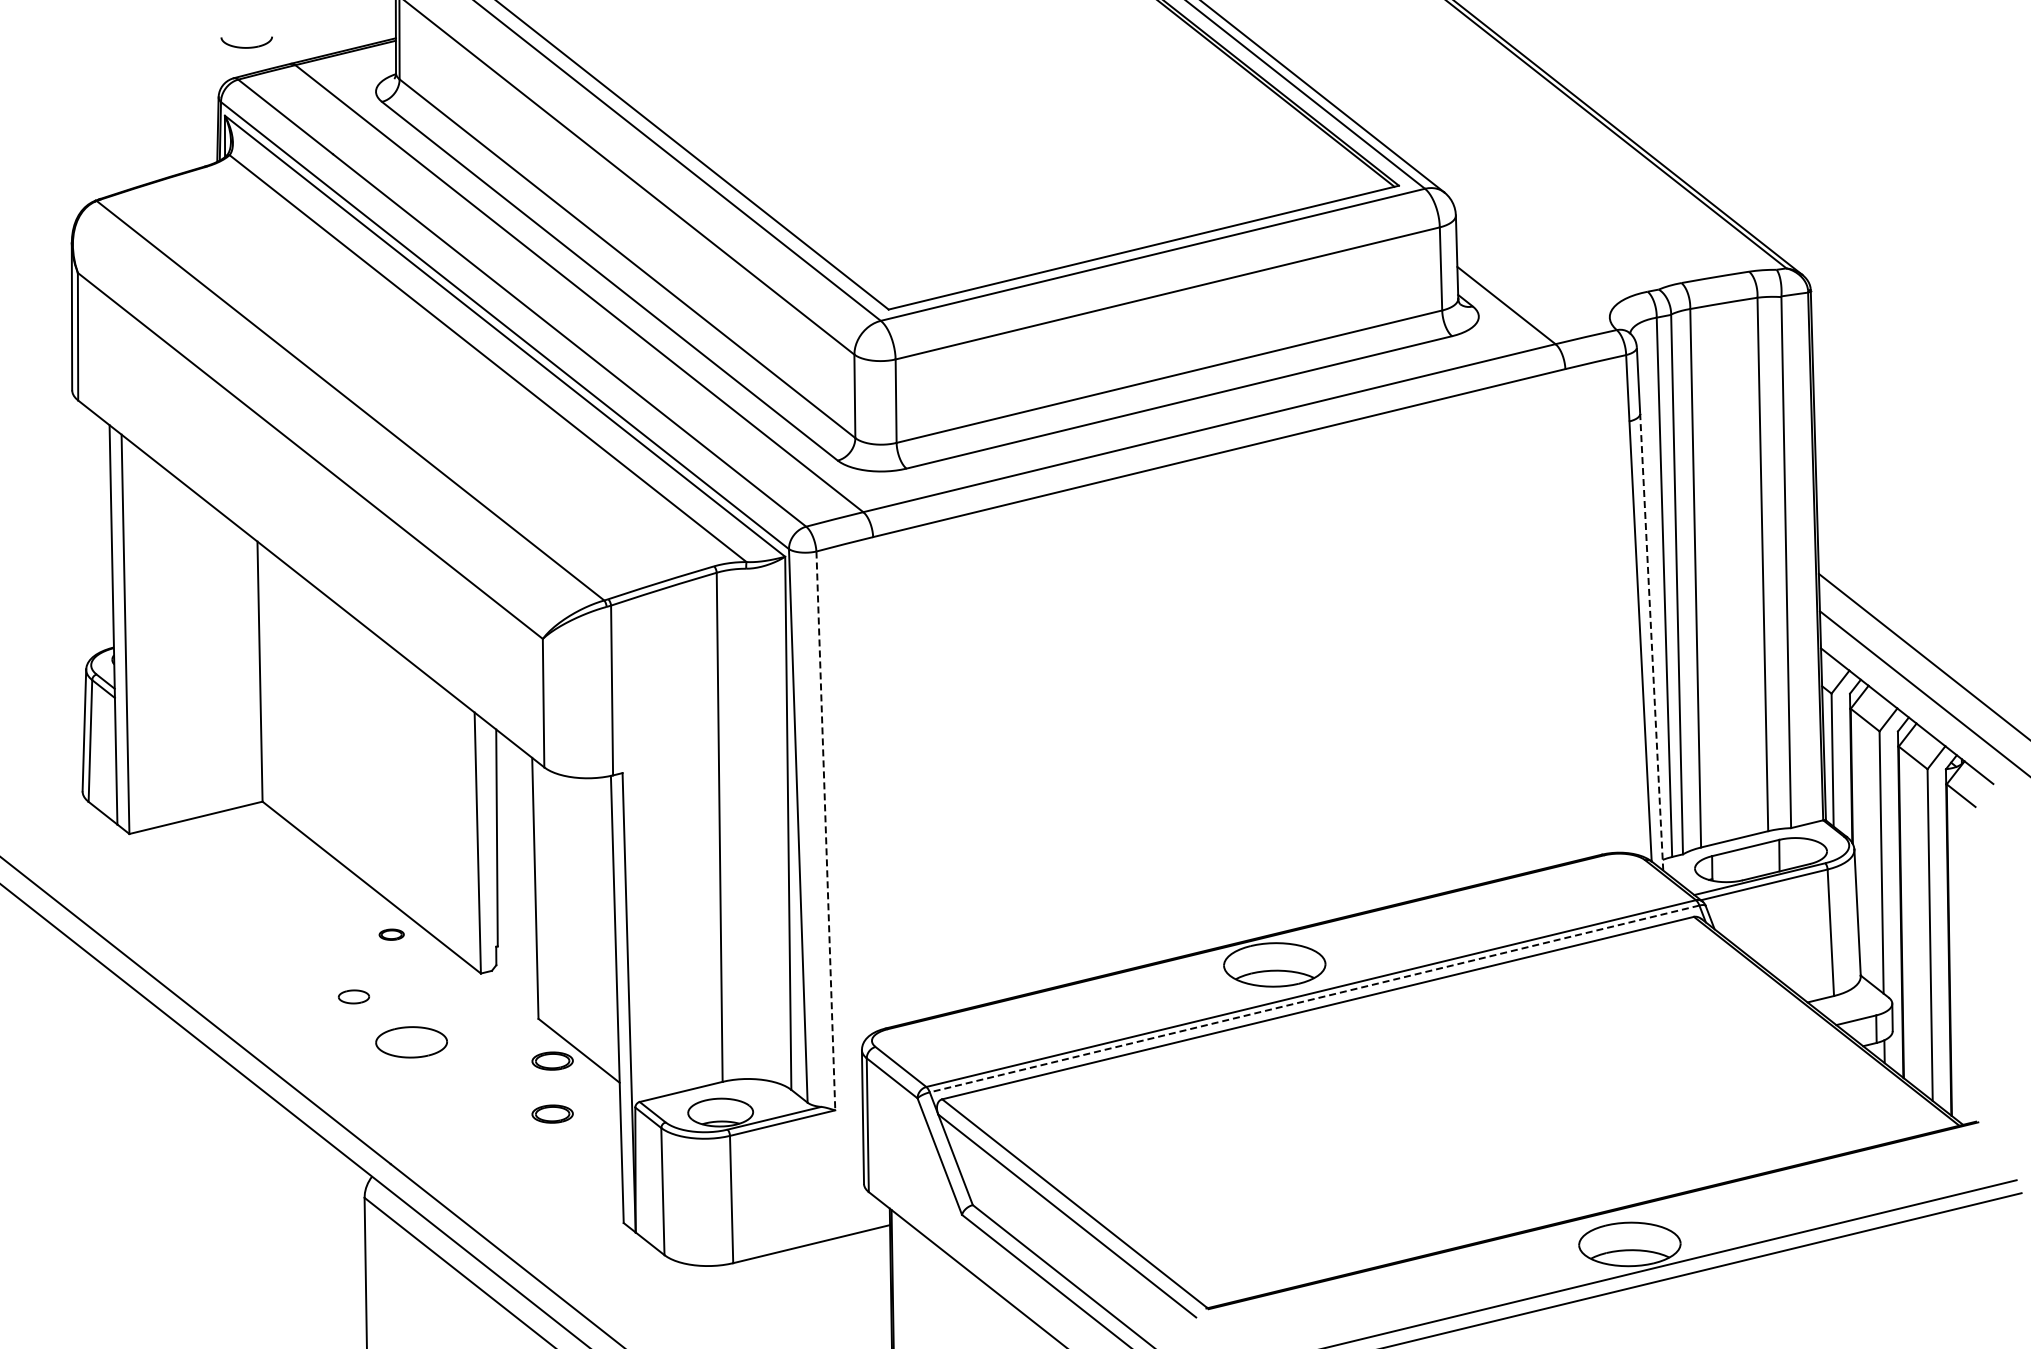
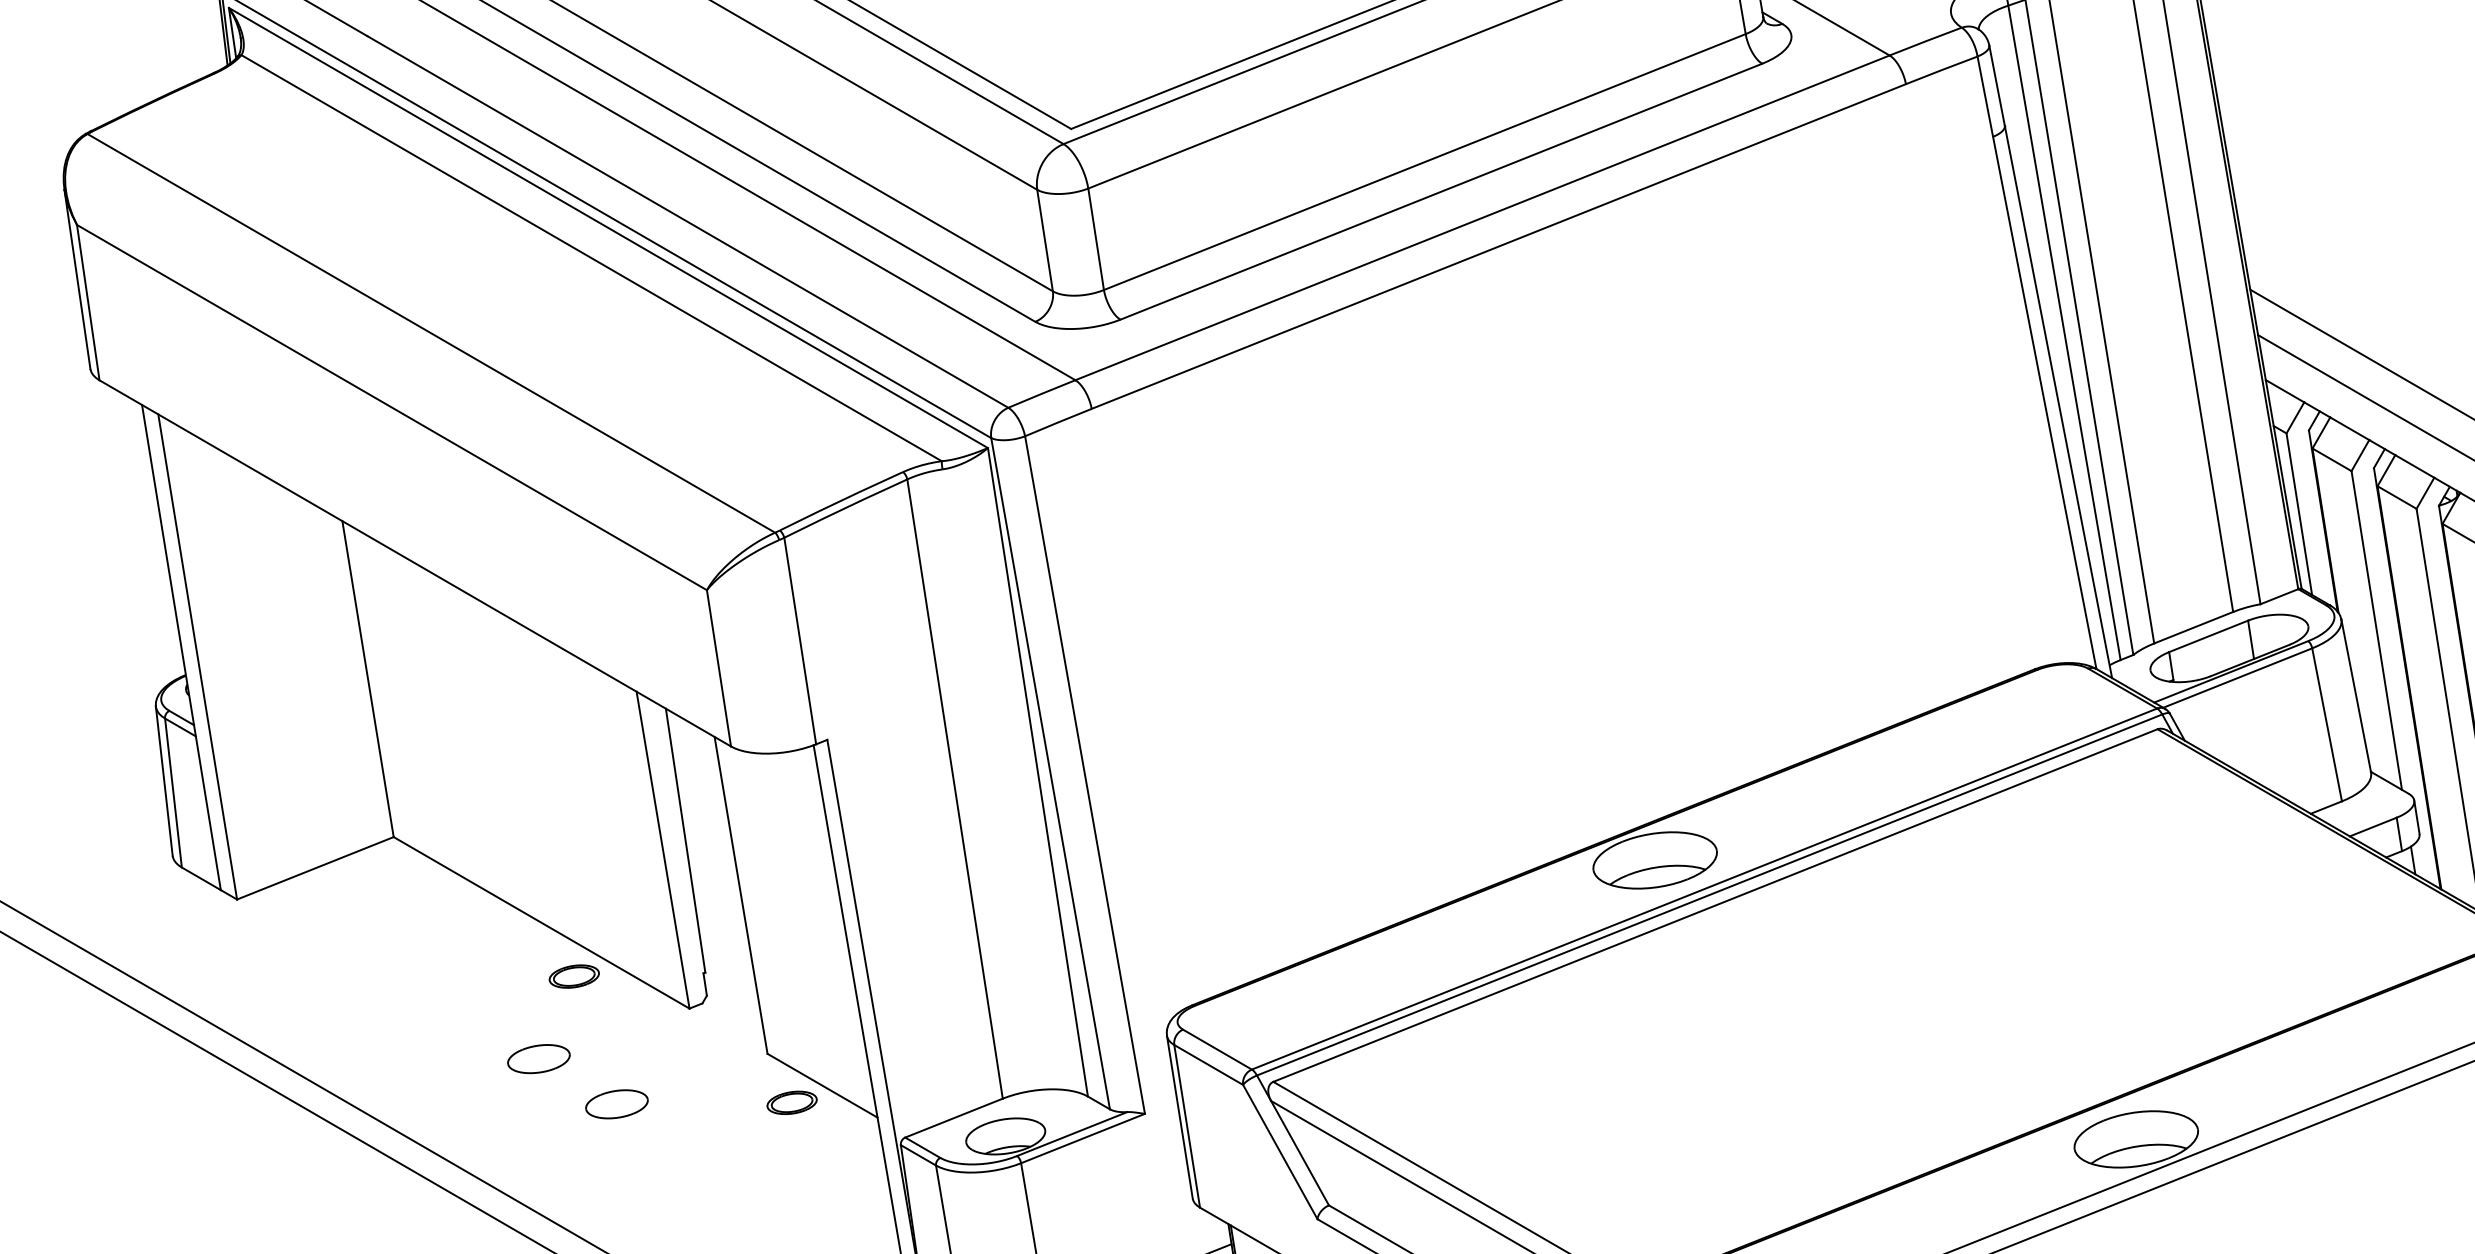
line: (1651, 642) -> (2058, 402), dashed -> solid
line: (825, 830) -> (1084, 774), dashed -> solid
part: (391, 934) -> (573, 976), size x1.67
part: (353, 996) -> (538, 1058), size x1.67
line: (1314, 998) -> (1709, 894), dashed -> solid
part: (411, 1041) -> (616, 1103), size x0.71
part: (552, 1113) -> (800, 1166), removed

